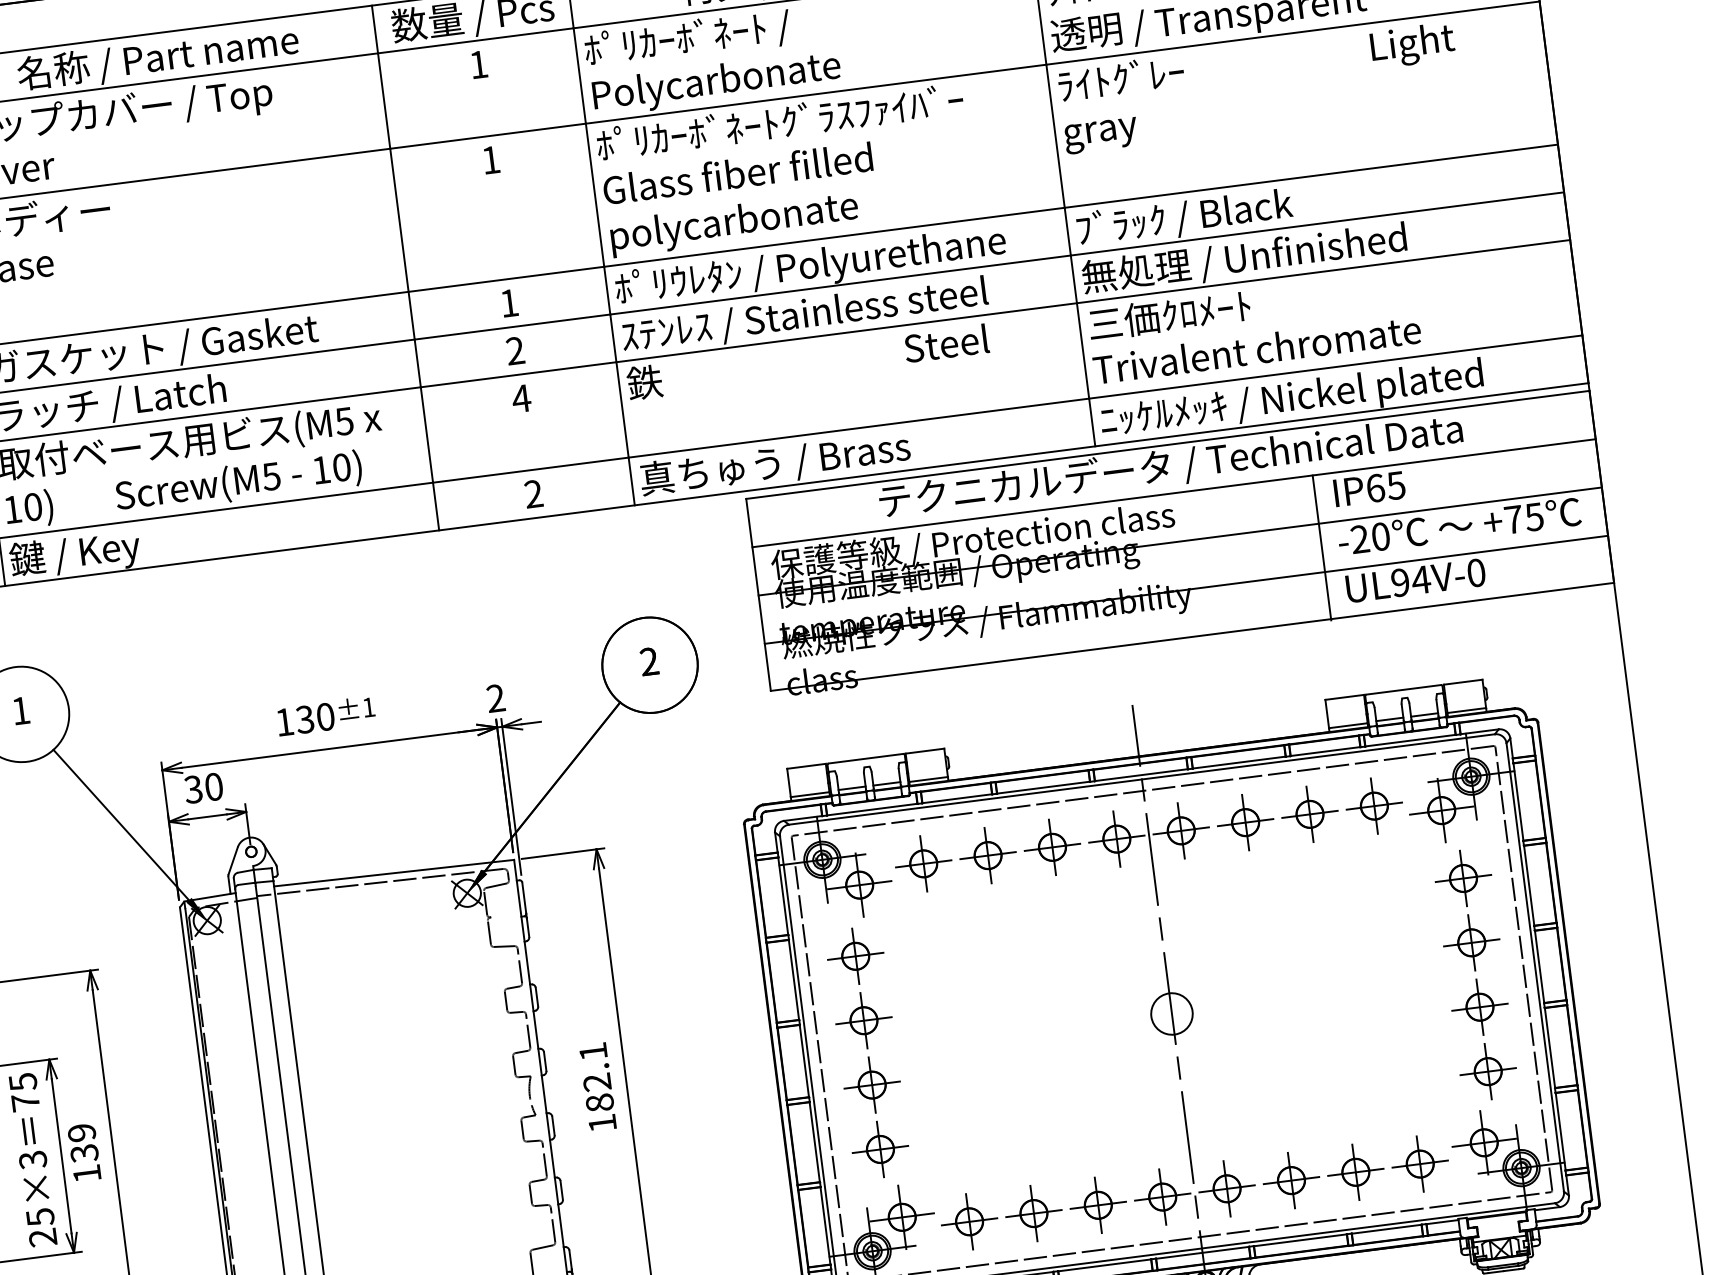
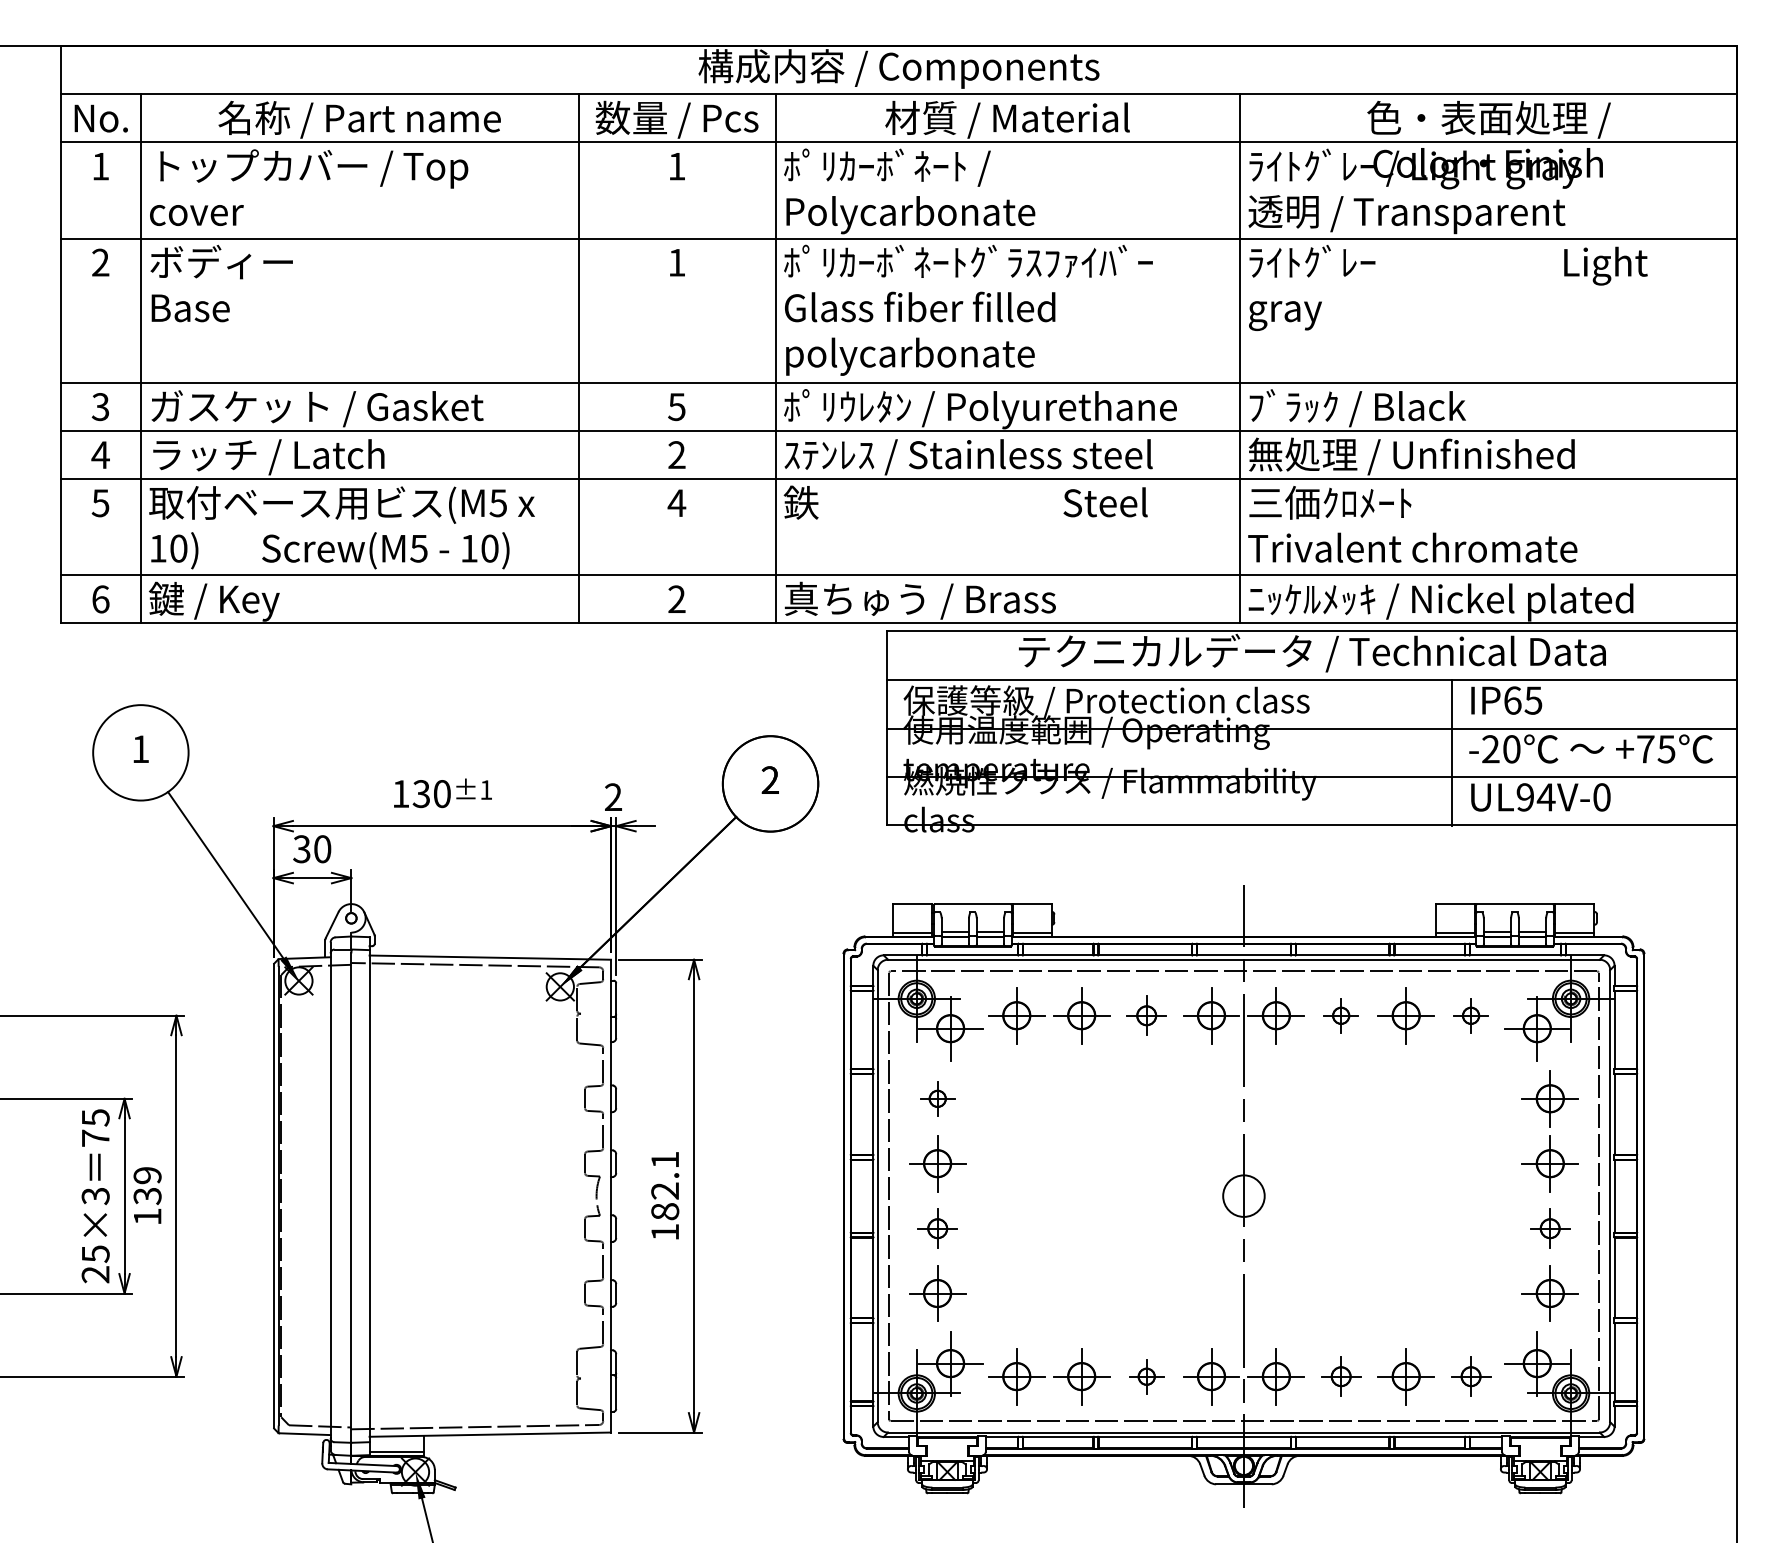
text: (508, 303) -> (676, 407), 1 -> 5
part: (1373, 806) -> (1470, 1015), size x0.6
part: (1244, 822) -> (1340, 1015), size x0.6
part: (1052, 847) -> (1146, 1015), size x0.7
part: (855, 956) -> (937, 1098), size x0.6
part: (1479, 1007) -> (1549, 1228), size x0.7
part: (872, 1085) -> (937, 1228), size x0.7
part: (1419, 1164) -> (1470, 1376), size x0.7
part: (1290, 1180) -> (1340, 1376), size x0.7
part: (1098, 1205) -> (1146, 1376), size x0.6

